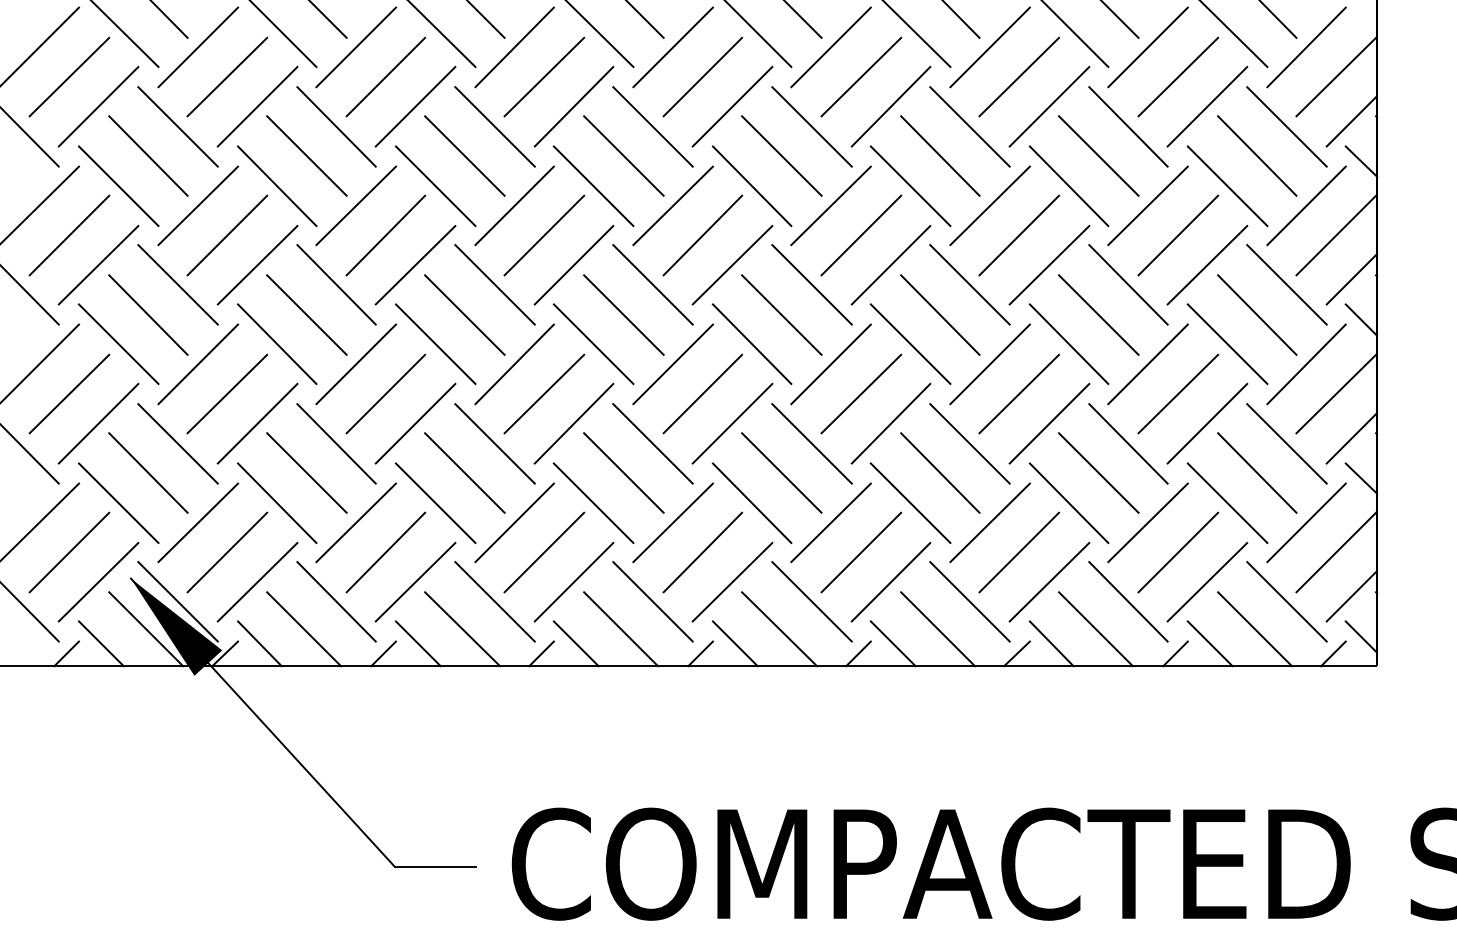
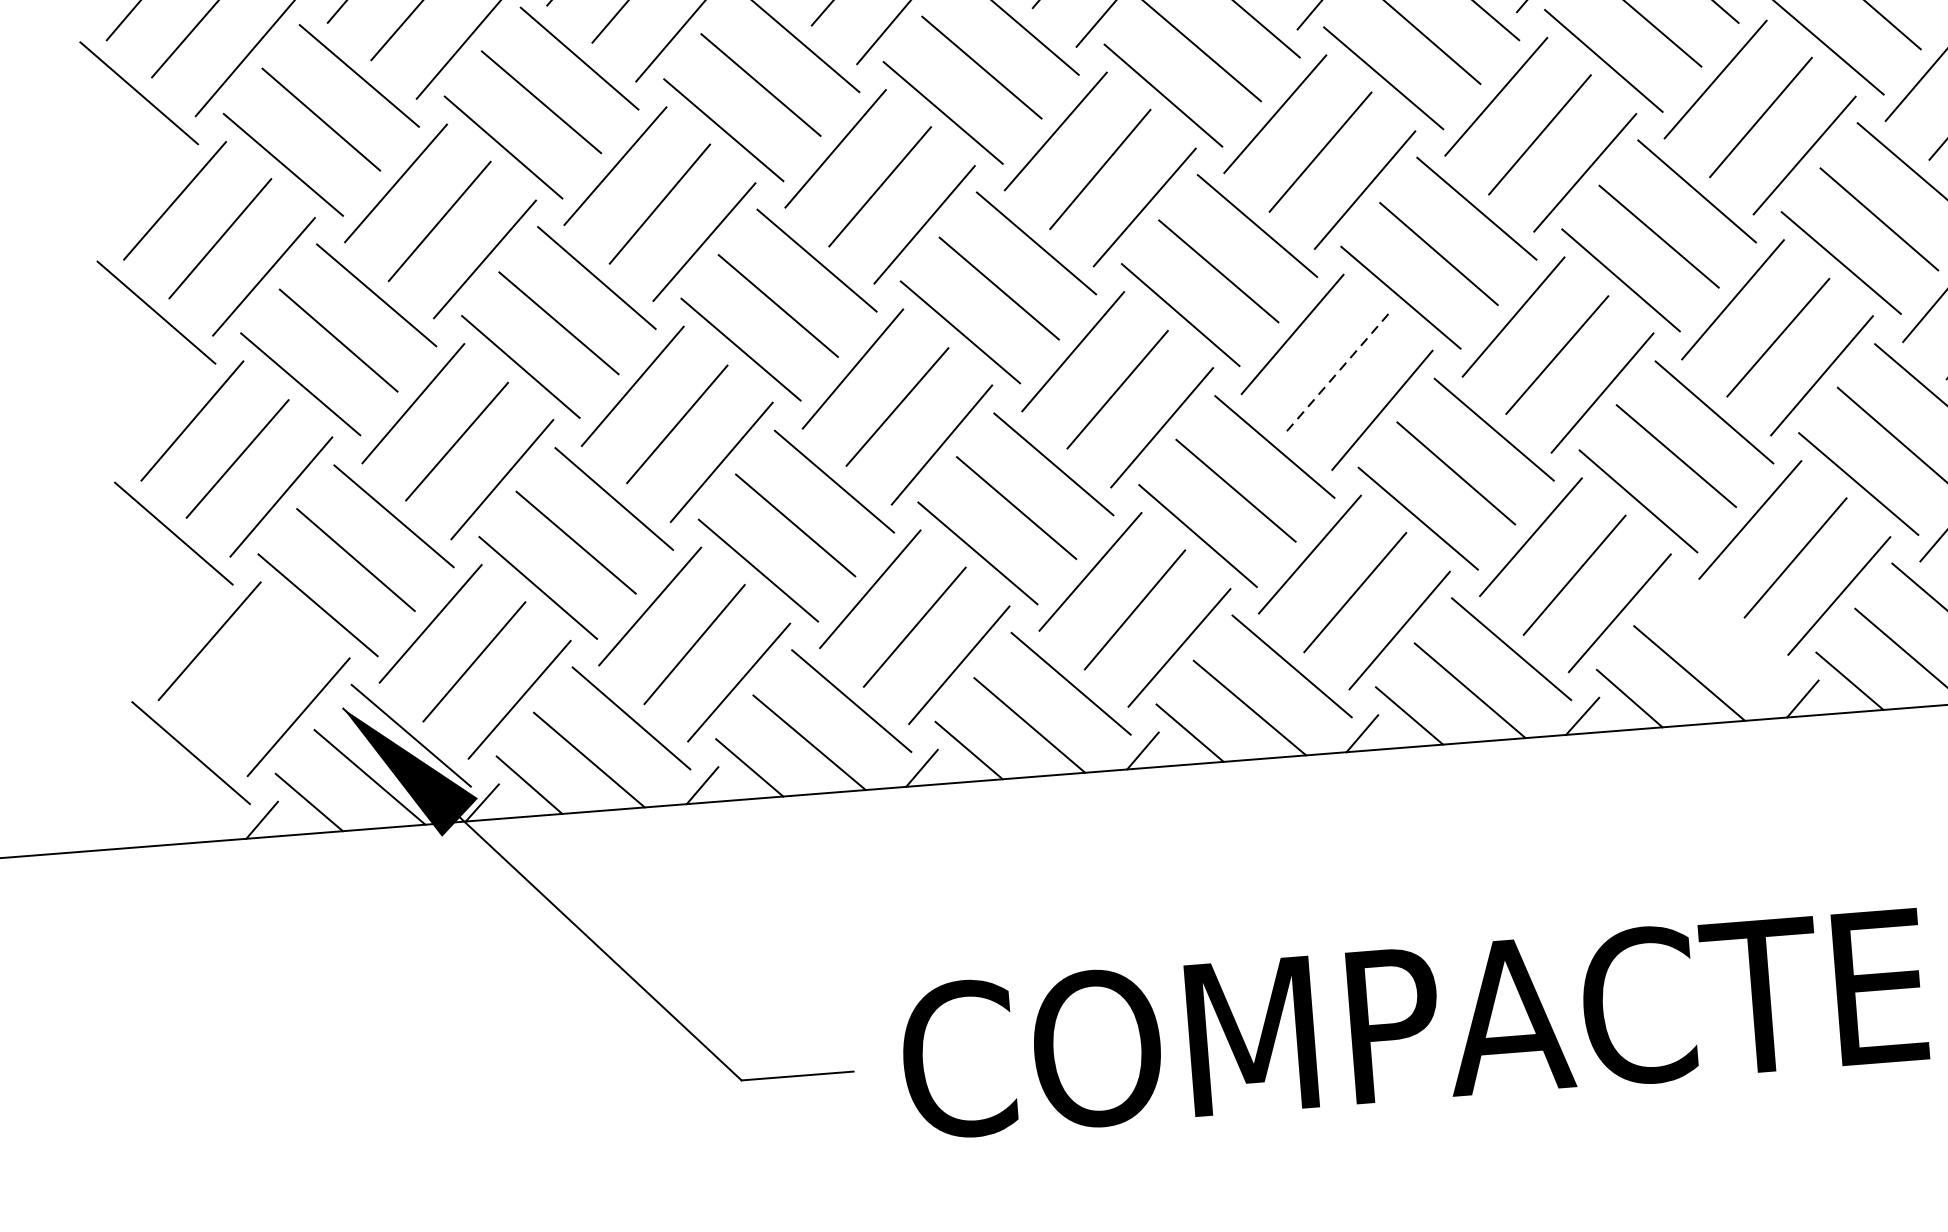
line: (861, 394) -> (1338, 372), solid -> dashed
line: (69, 552) -> (255, 679), removed
line: (1128, 601) -> (1731, 631), removed

